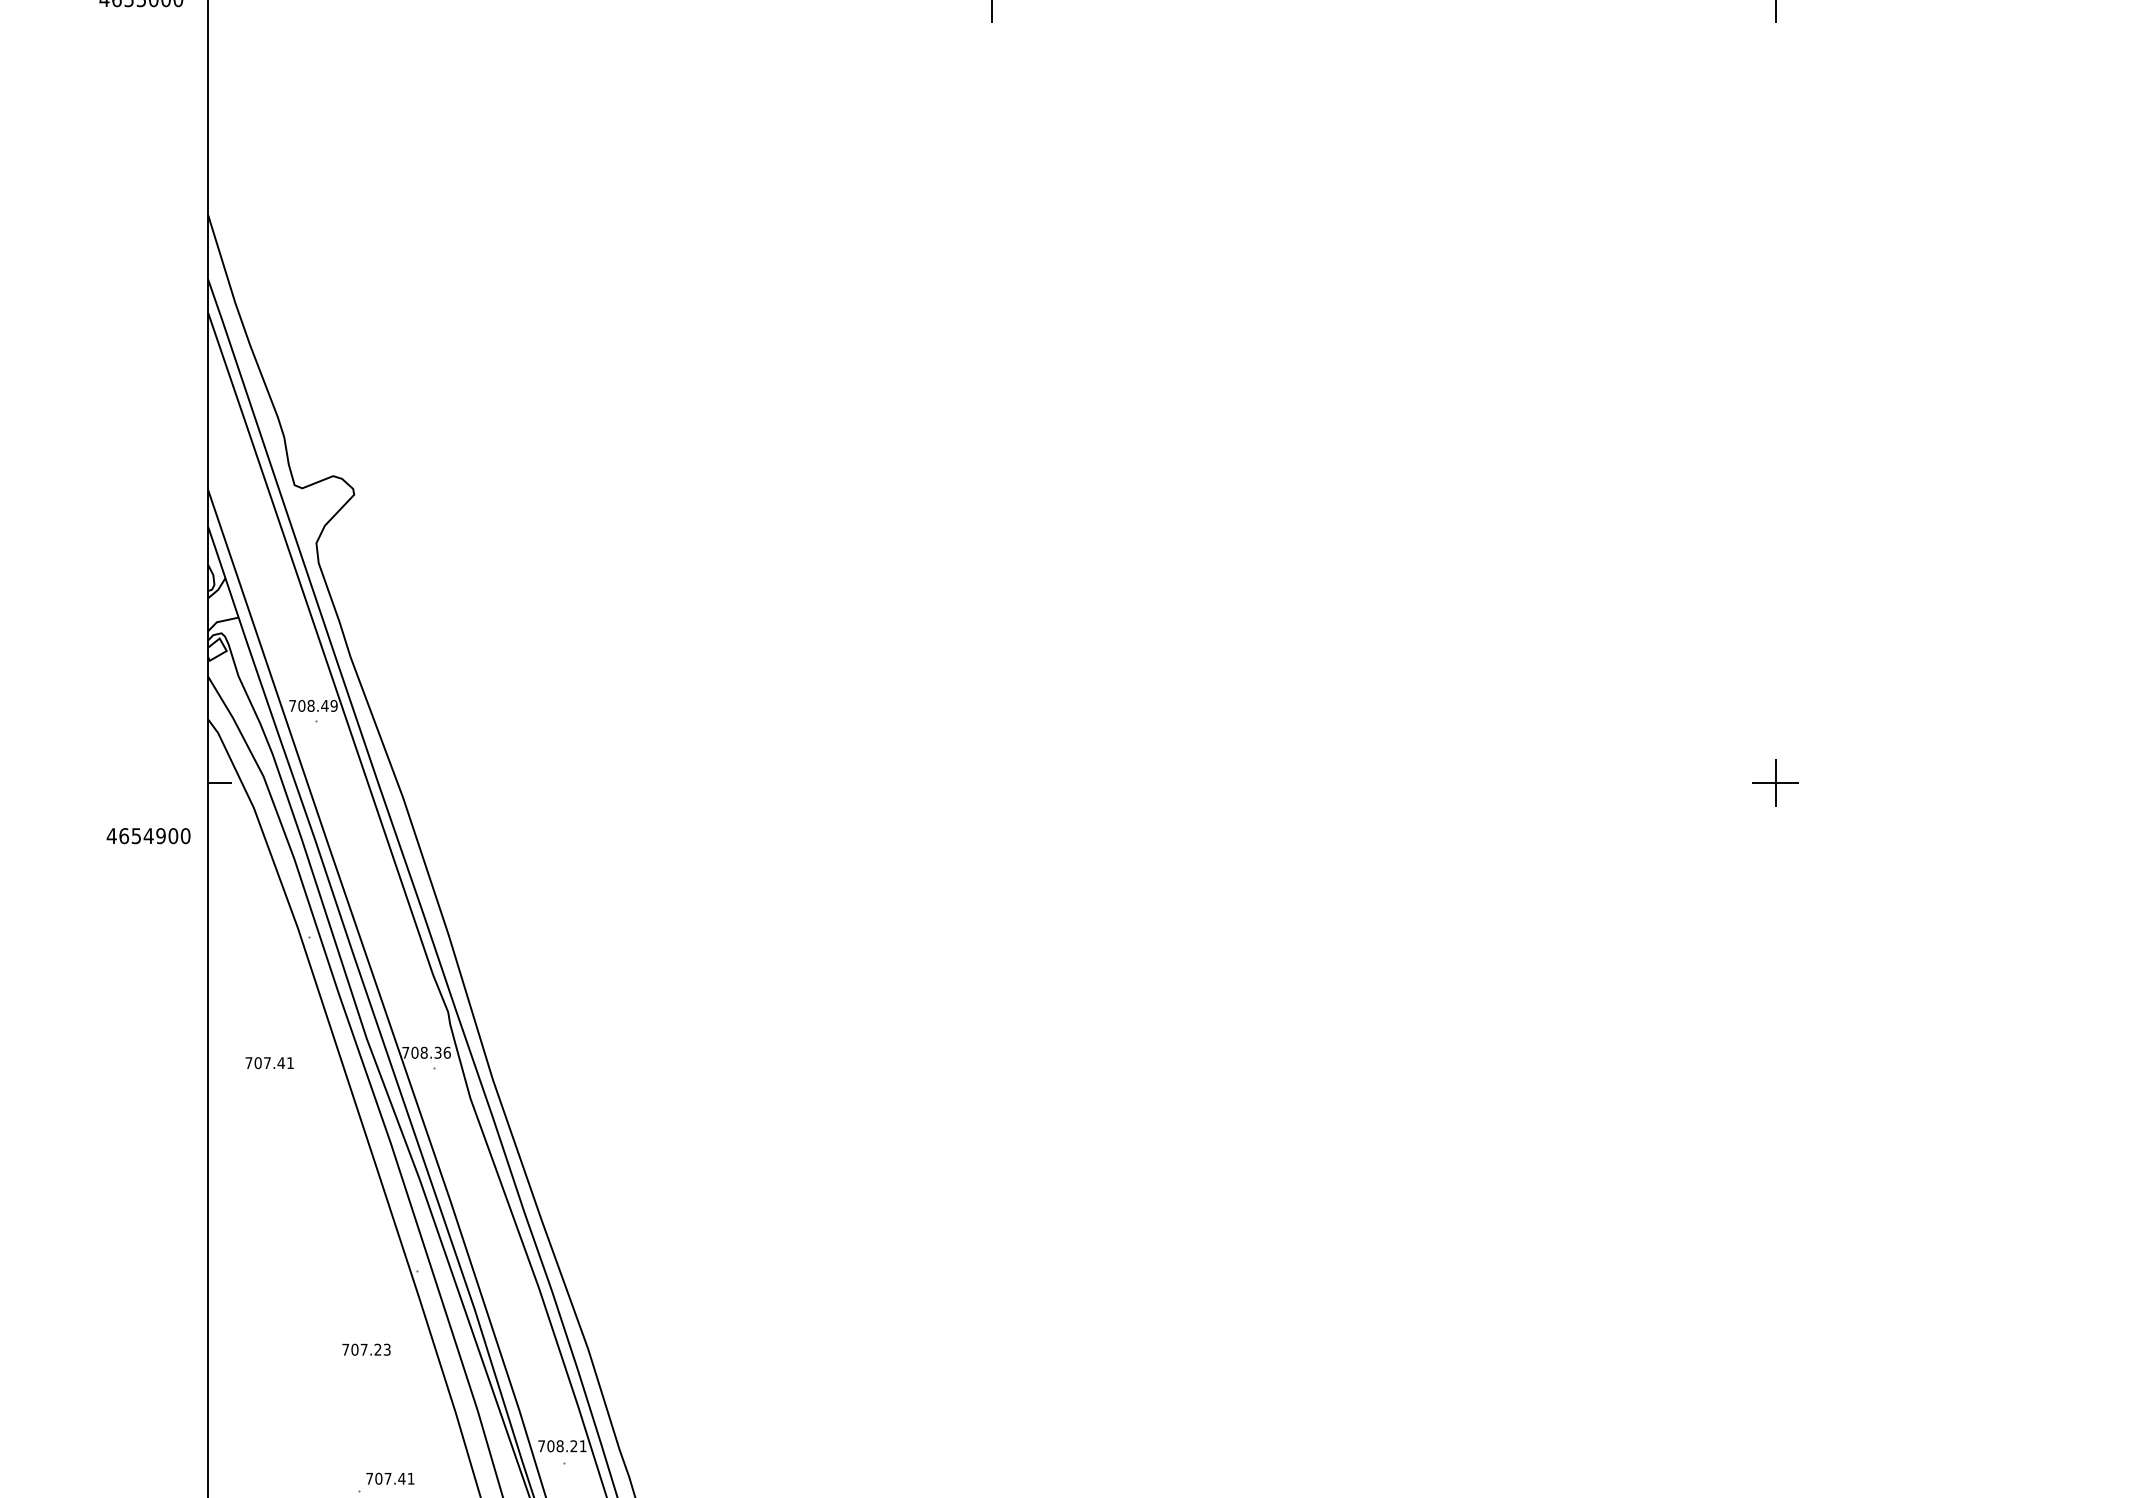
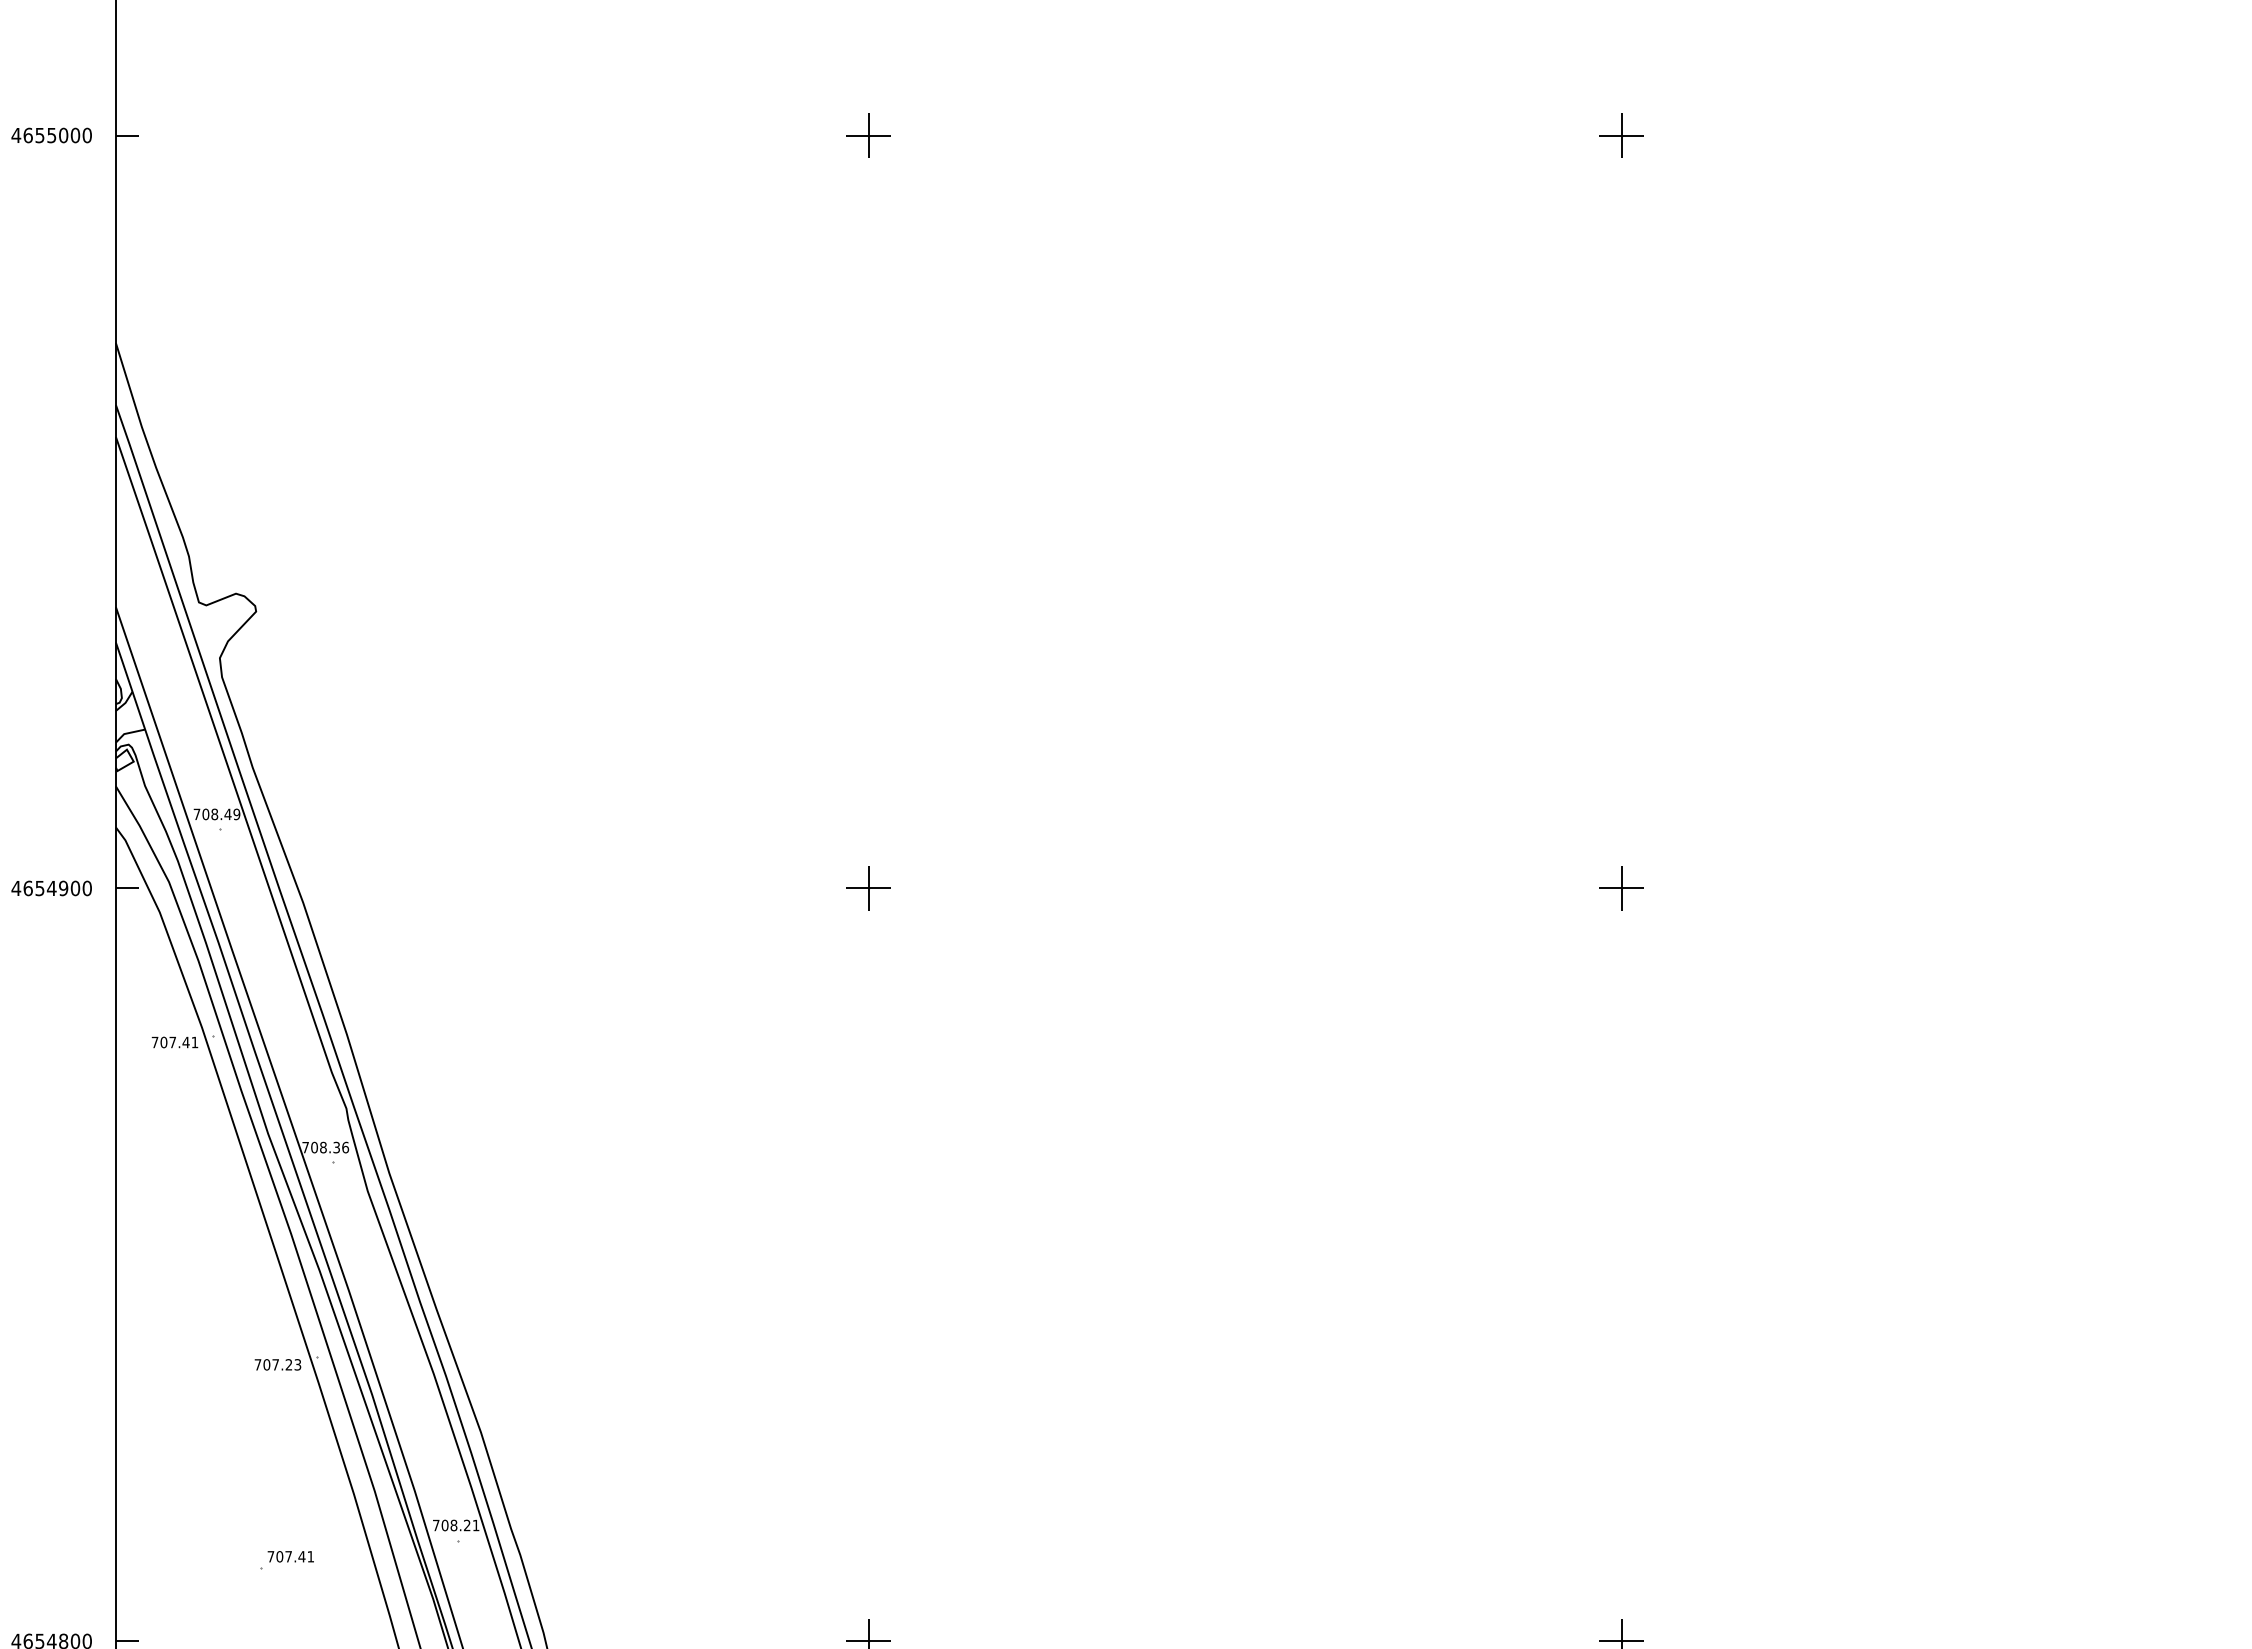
part: (991, 783) -> (868, 888), added
text: (148, 836) -> (51, 888), moved
text: (269, 1063) -> (174, 1042), moved
text: (366, 1349) -> (277, 1364), moved

